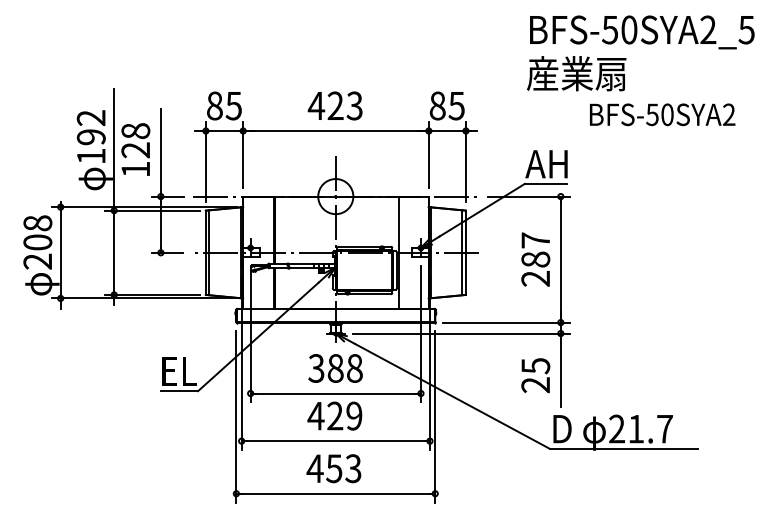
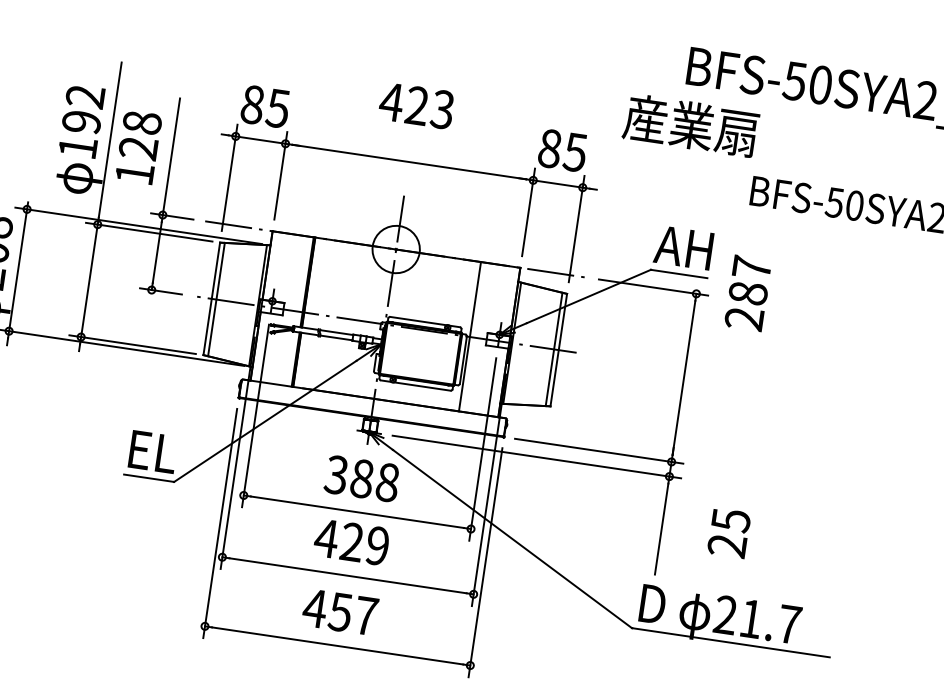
text: (576, 73) -> (690, 125), moved
text: (334, 105) -> (415, 105), moved
text: (535, 259) -> (747, 293), moved
text: (535, 375) -> (728, 532), moved
text: (353, 468) -> (366, 615), 453 -> 457

